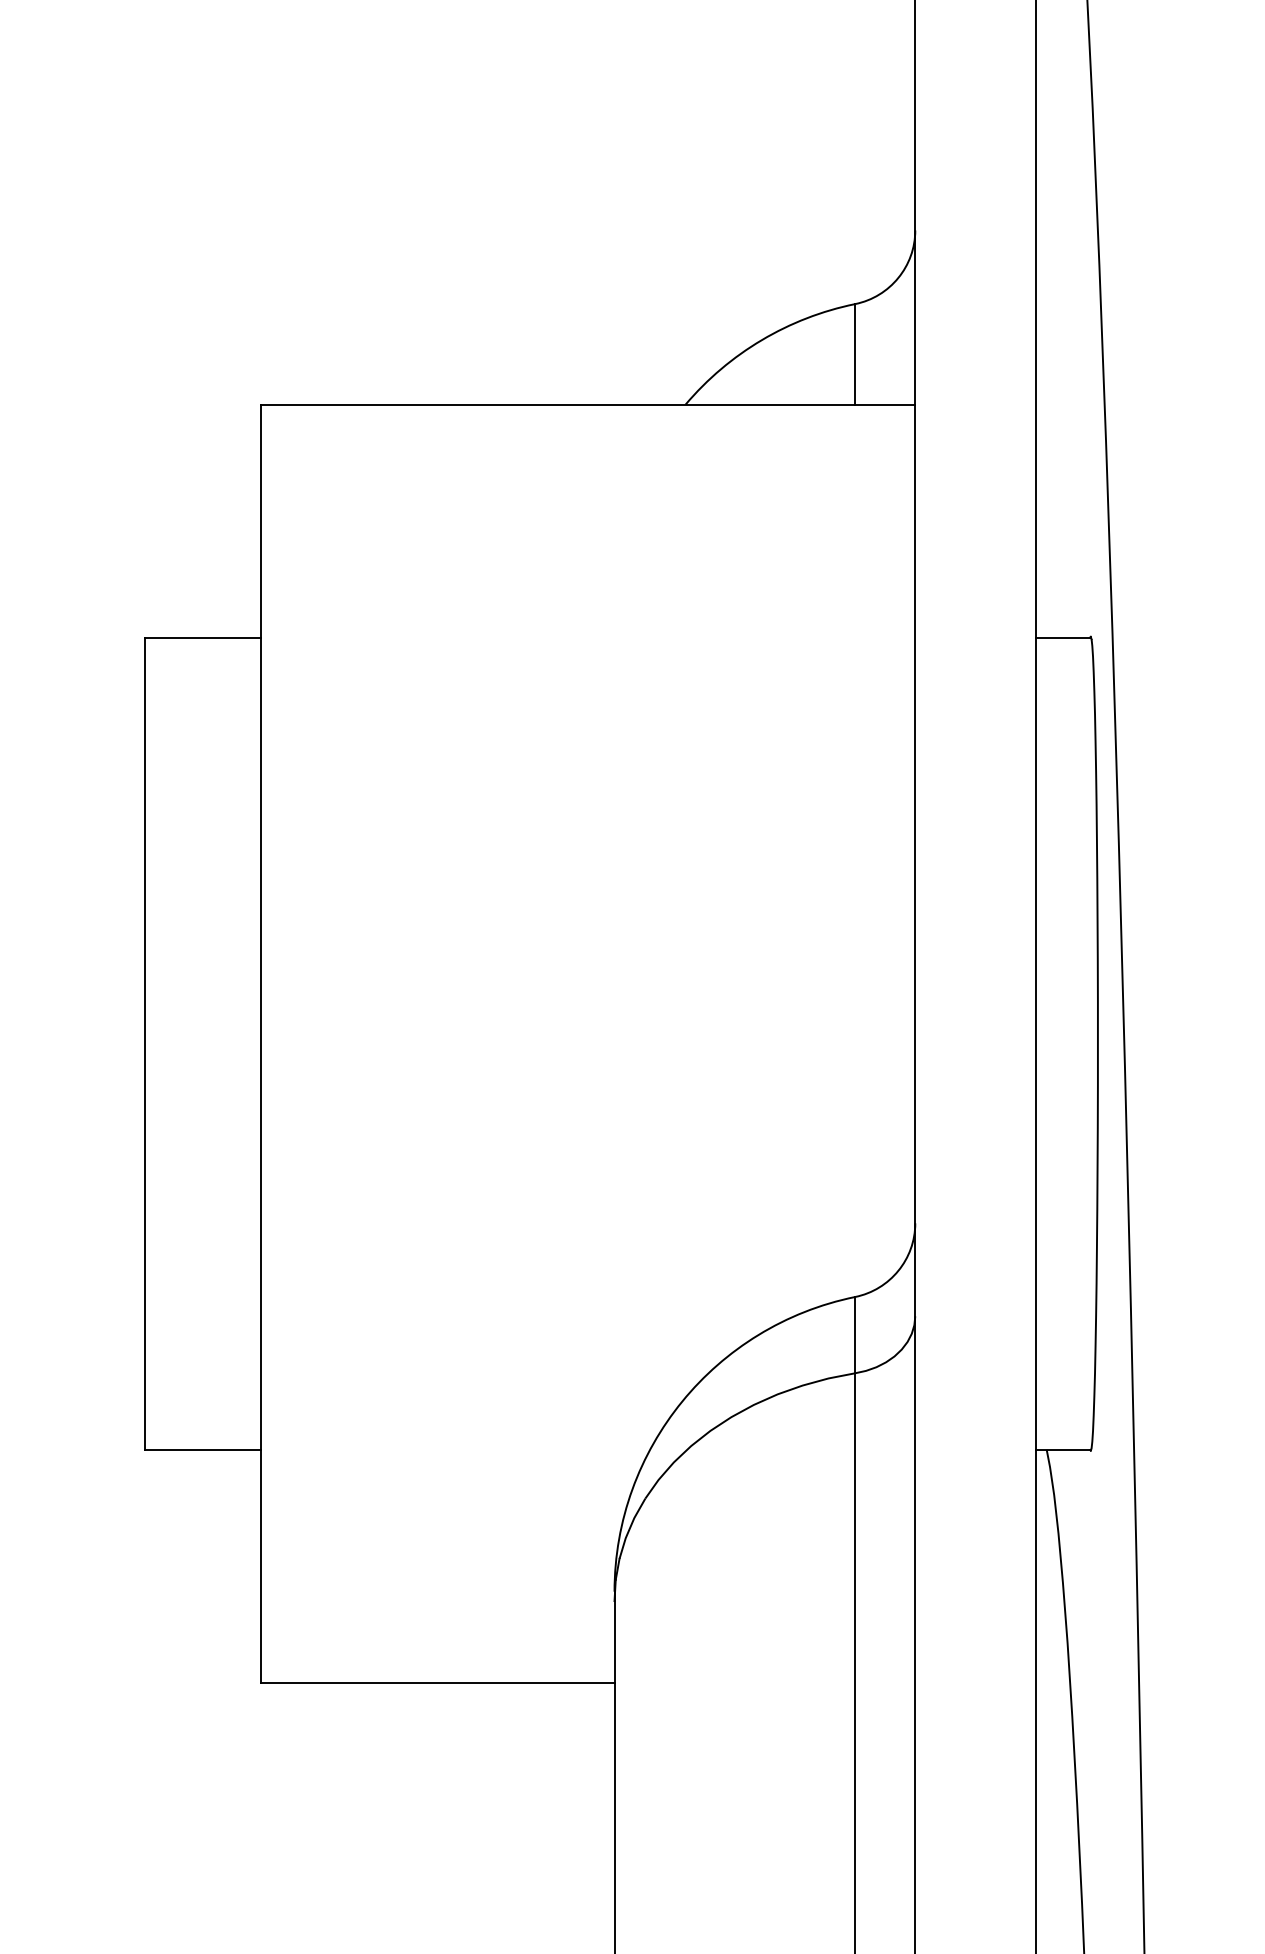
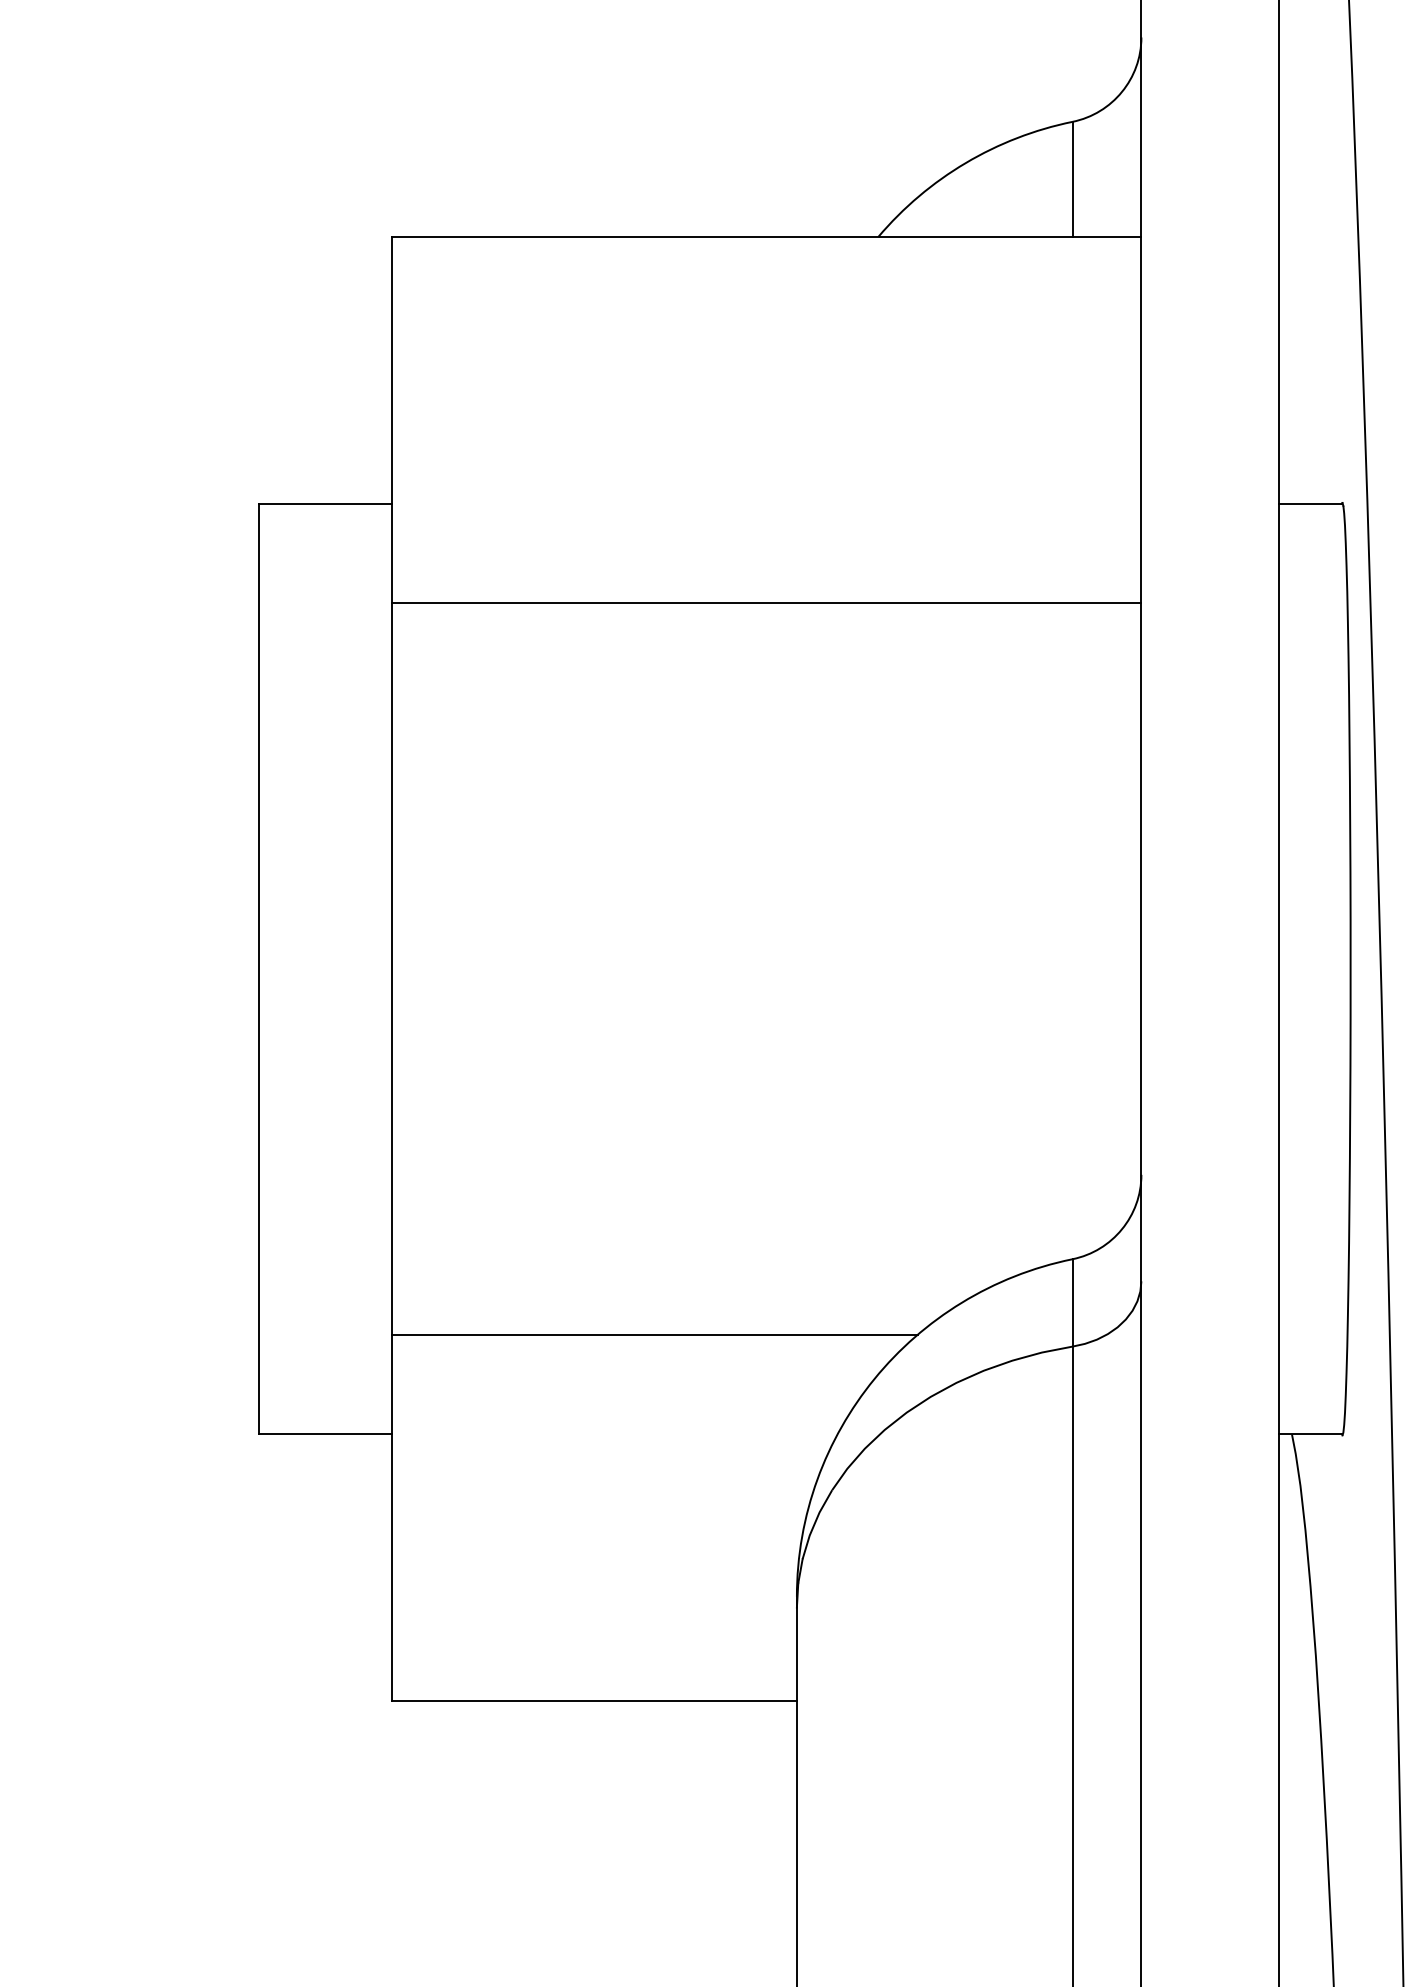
line: (588, 724) -> (767, 603), added
line: (490, 1363) -> (654, 1335), added

